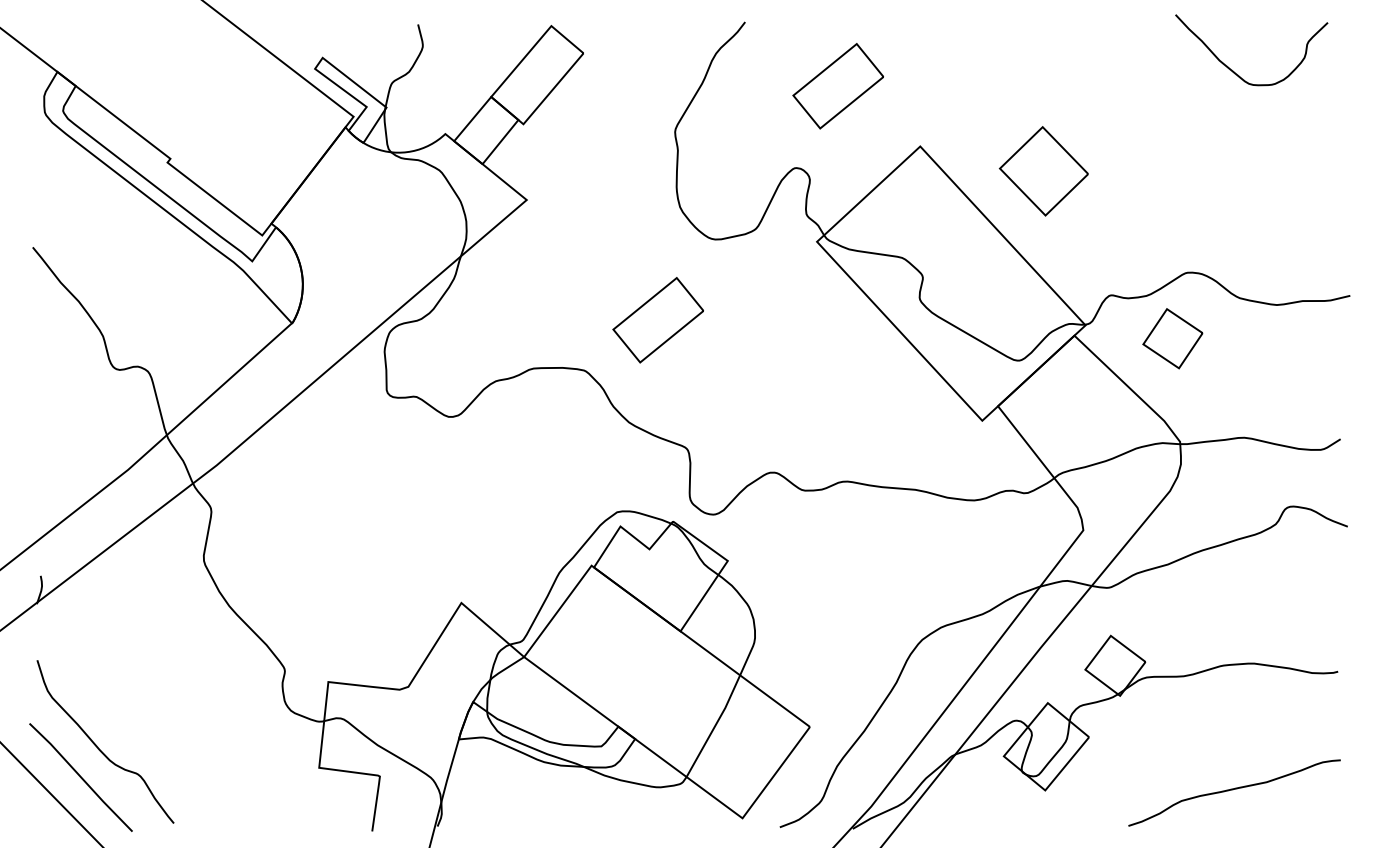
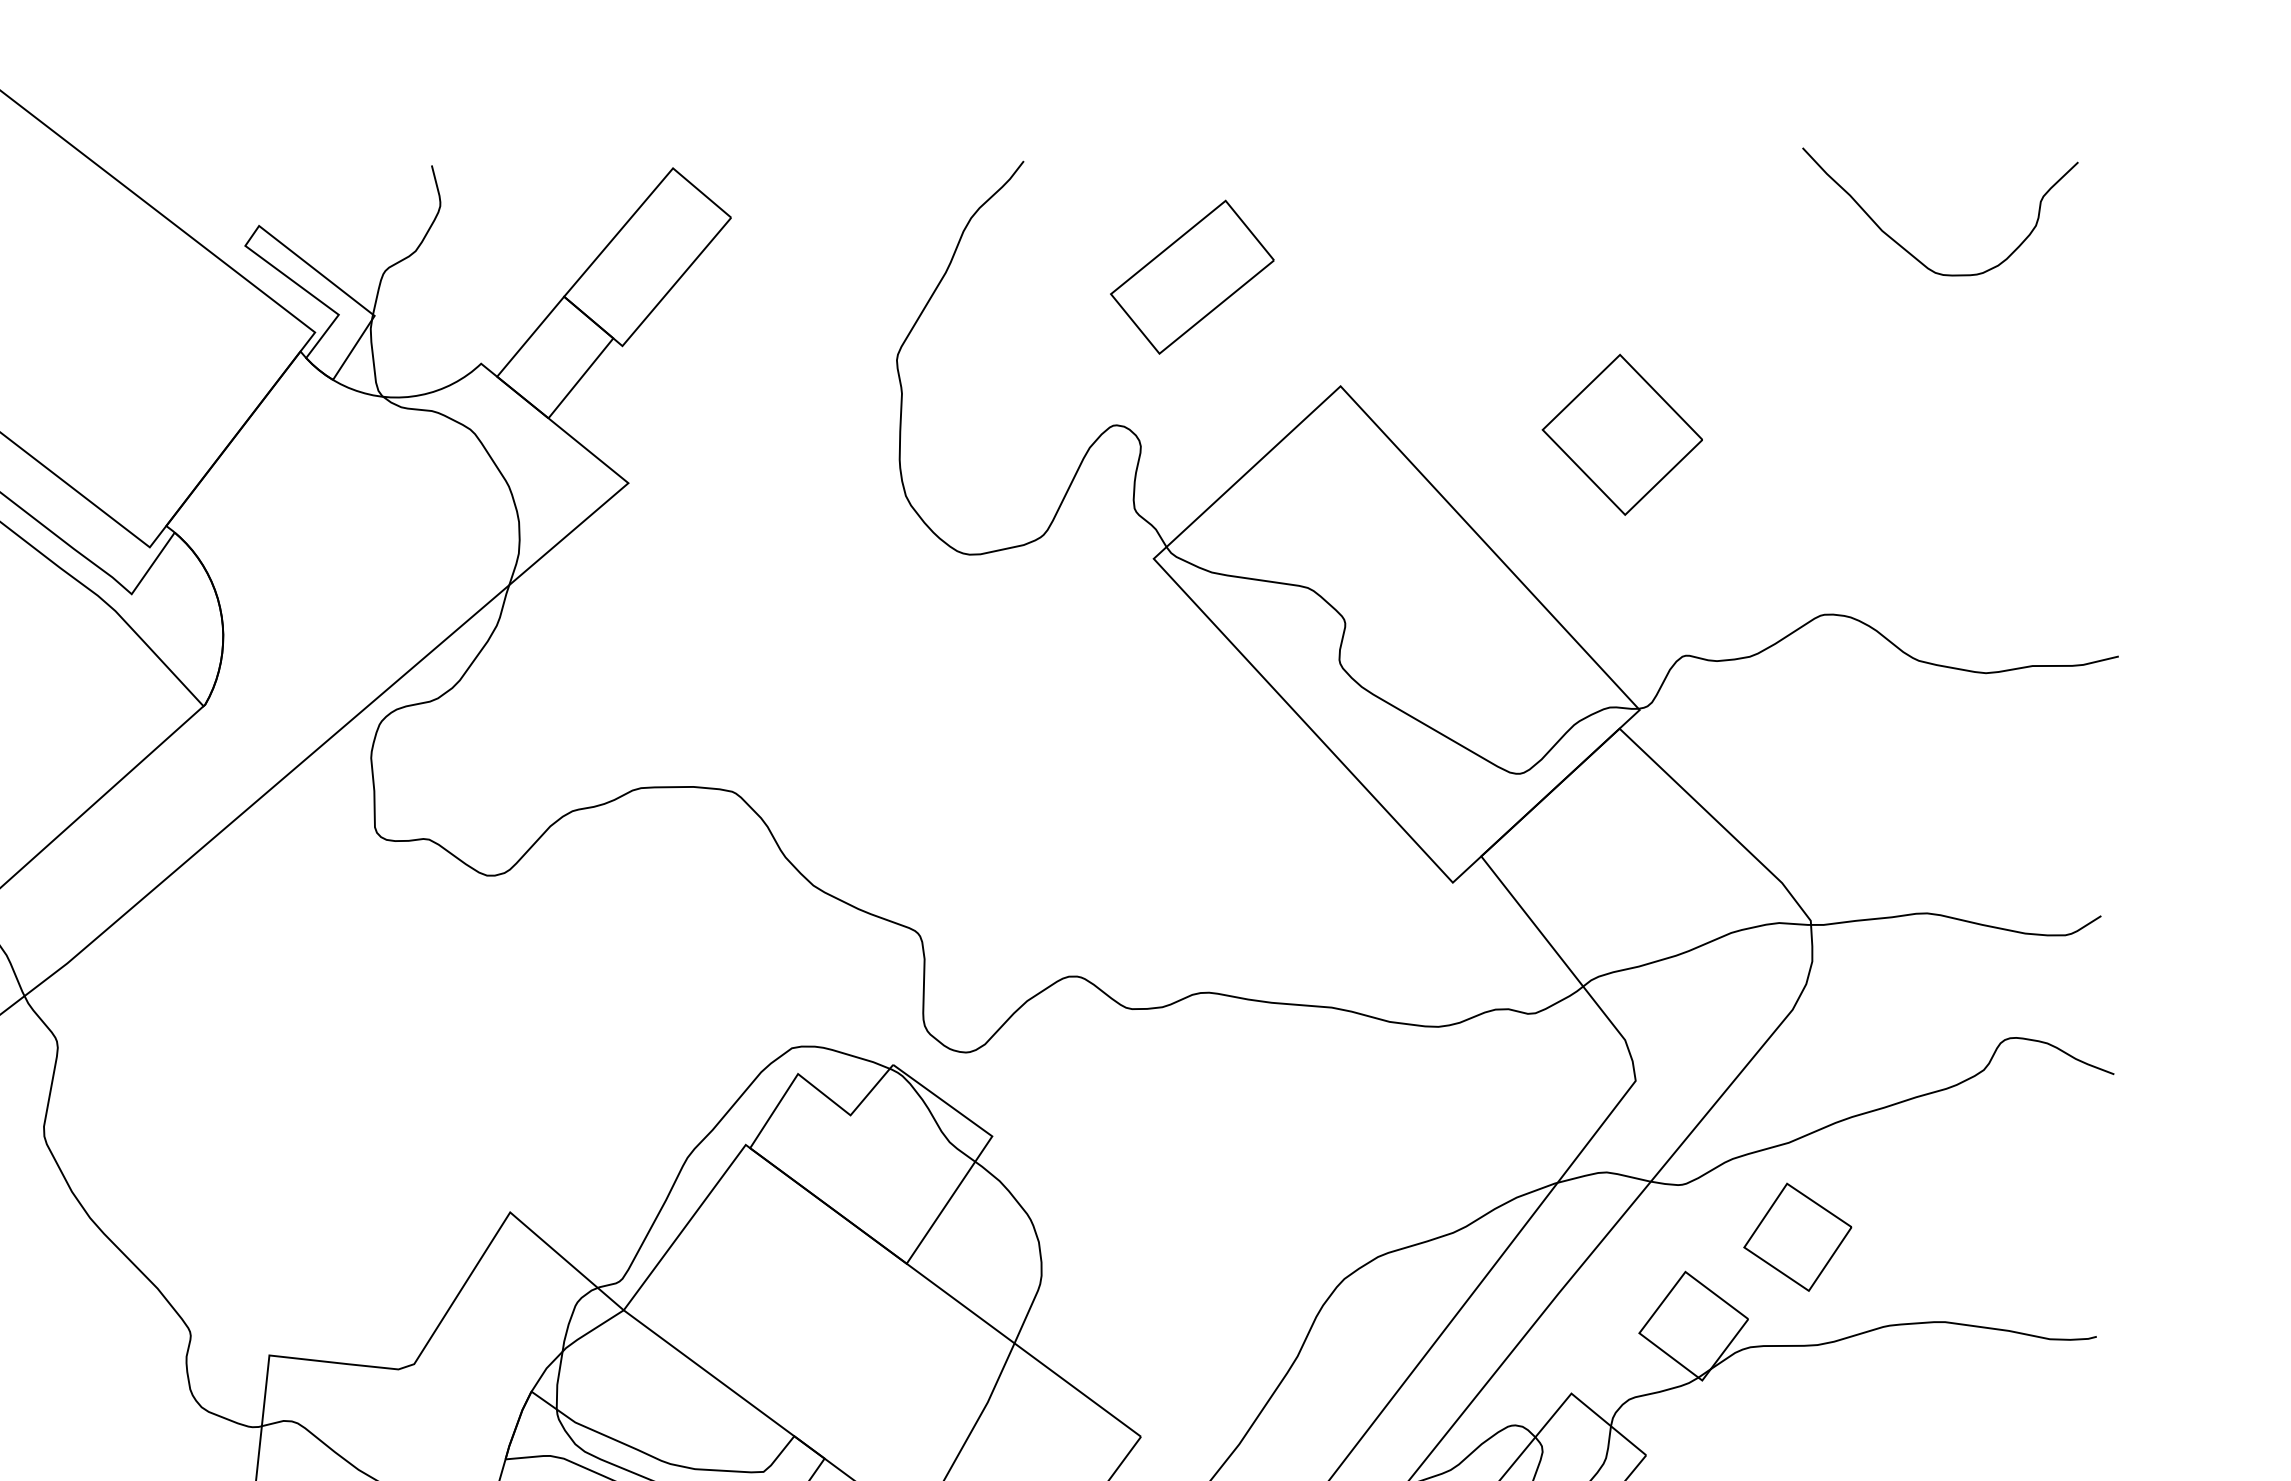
part: (1043, 171) -> (1621, 435), moved
part: (657, 320) -> (865, 701), removed
part: (1172, 338) -> (1797, 1236), moved

